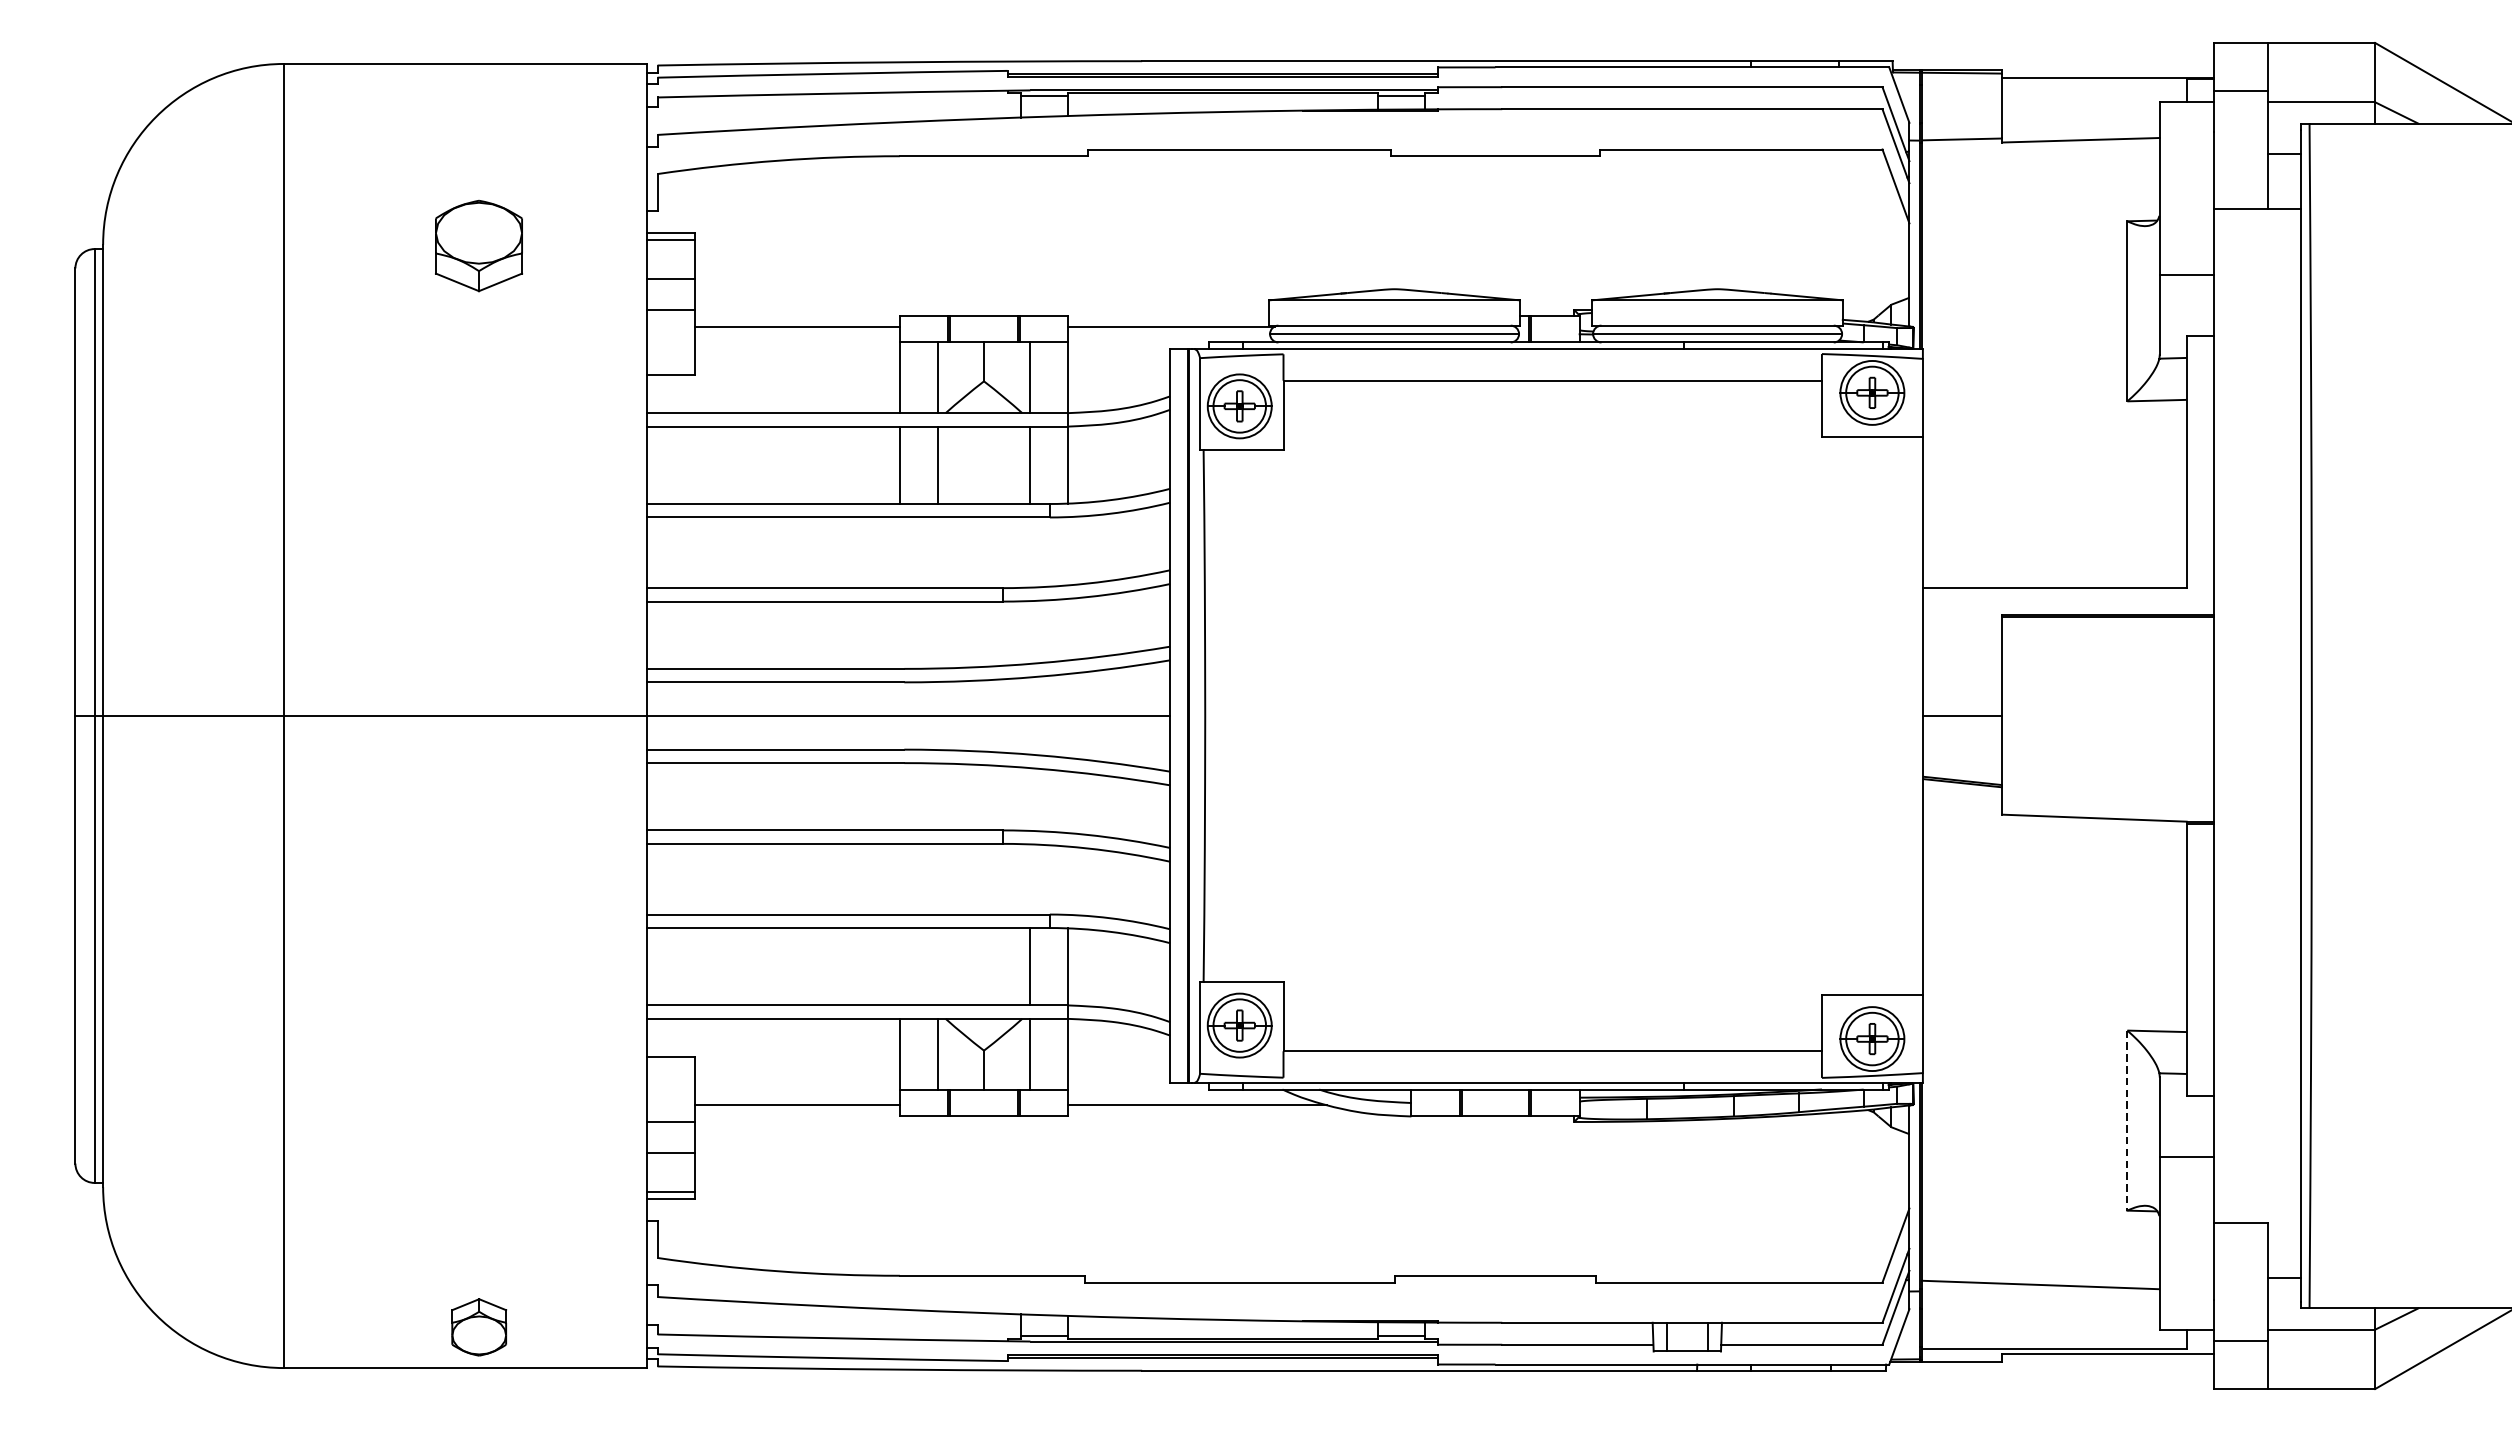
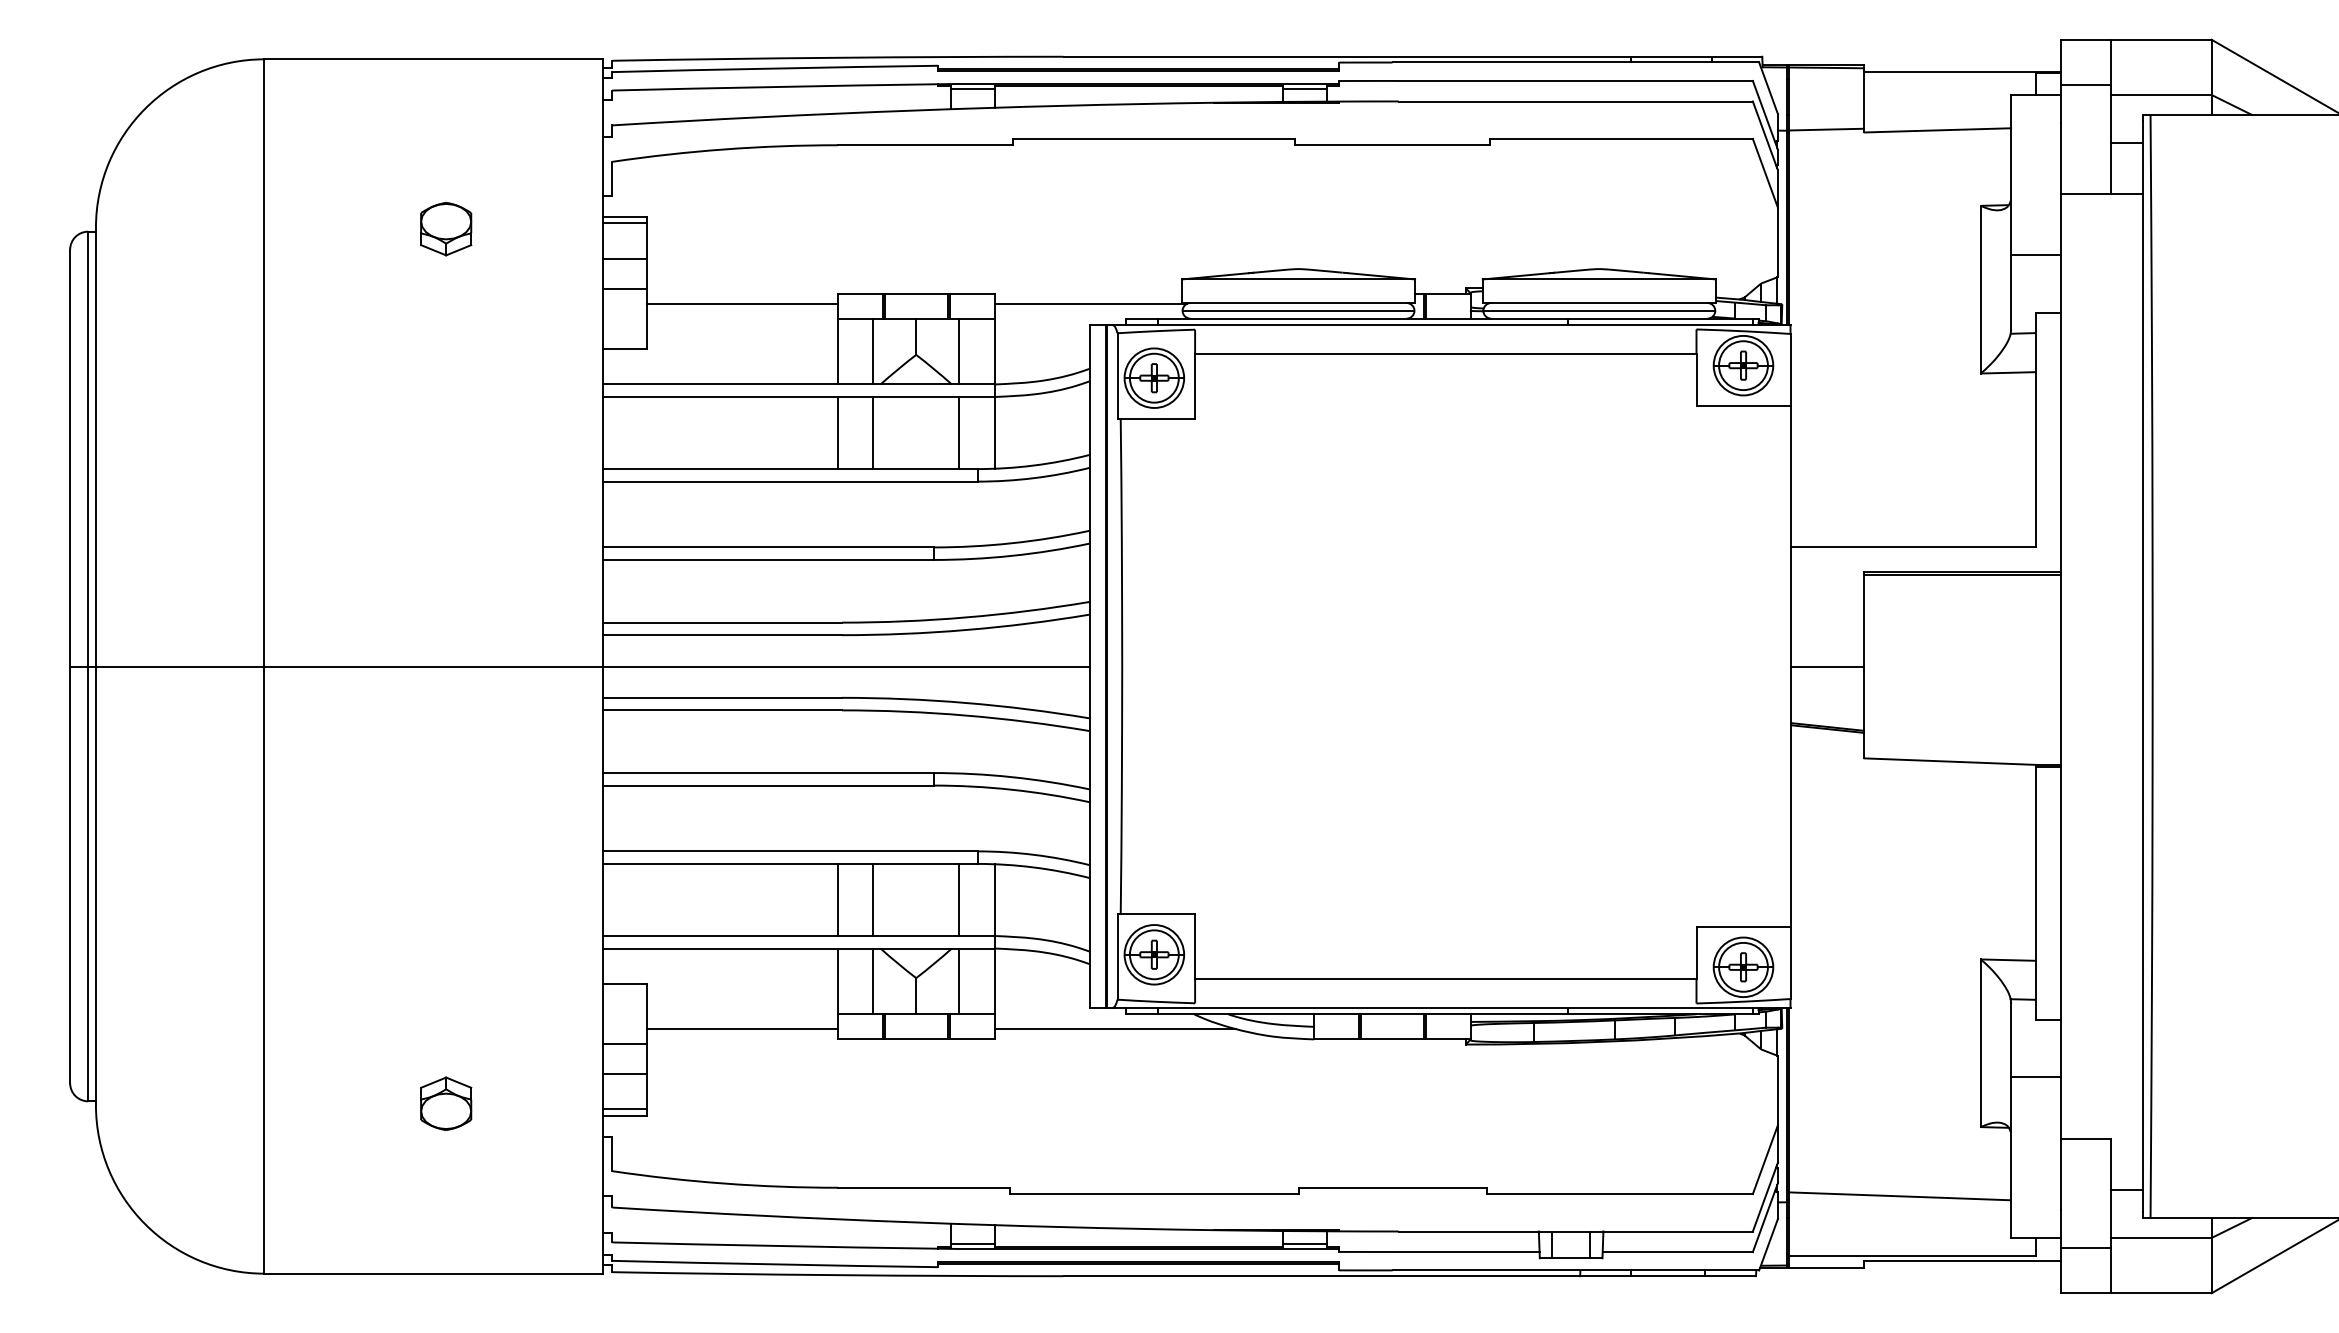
part: (479, 246) -> (446, 229), size x0.62
line: (899, 966) -> (837, 899), added
line: (937, 966) -> (872, 899), added
line: (2126, 1120) -> (1980, 1043), dashed -> solid
part: (479, 1327) -> (446, 1103), moved

